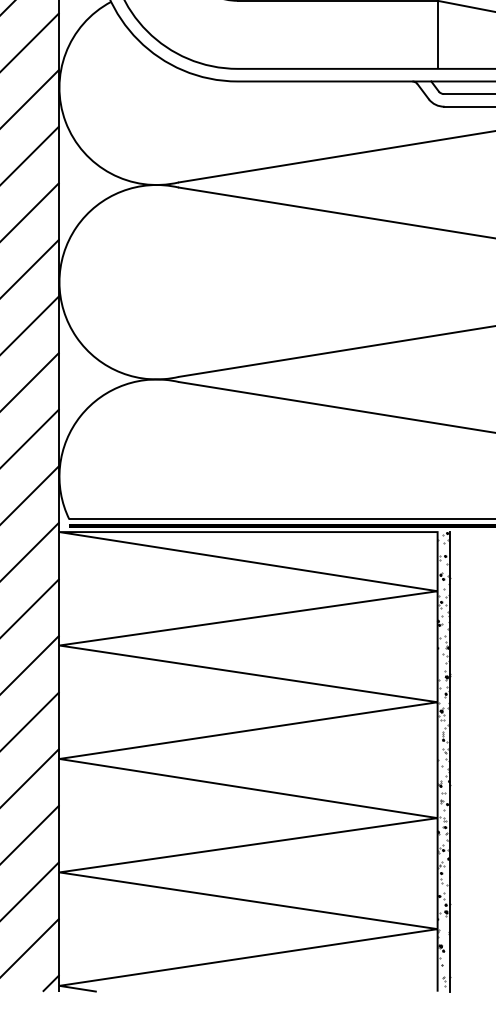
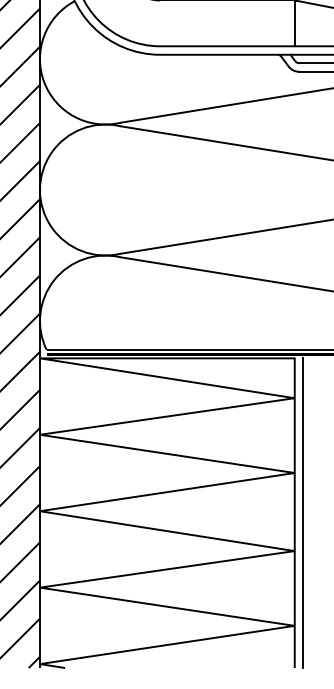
hatch: (443, 757) -> (298, 510), removed

